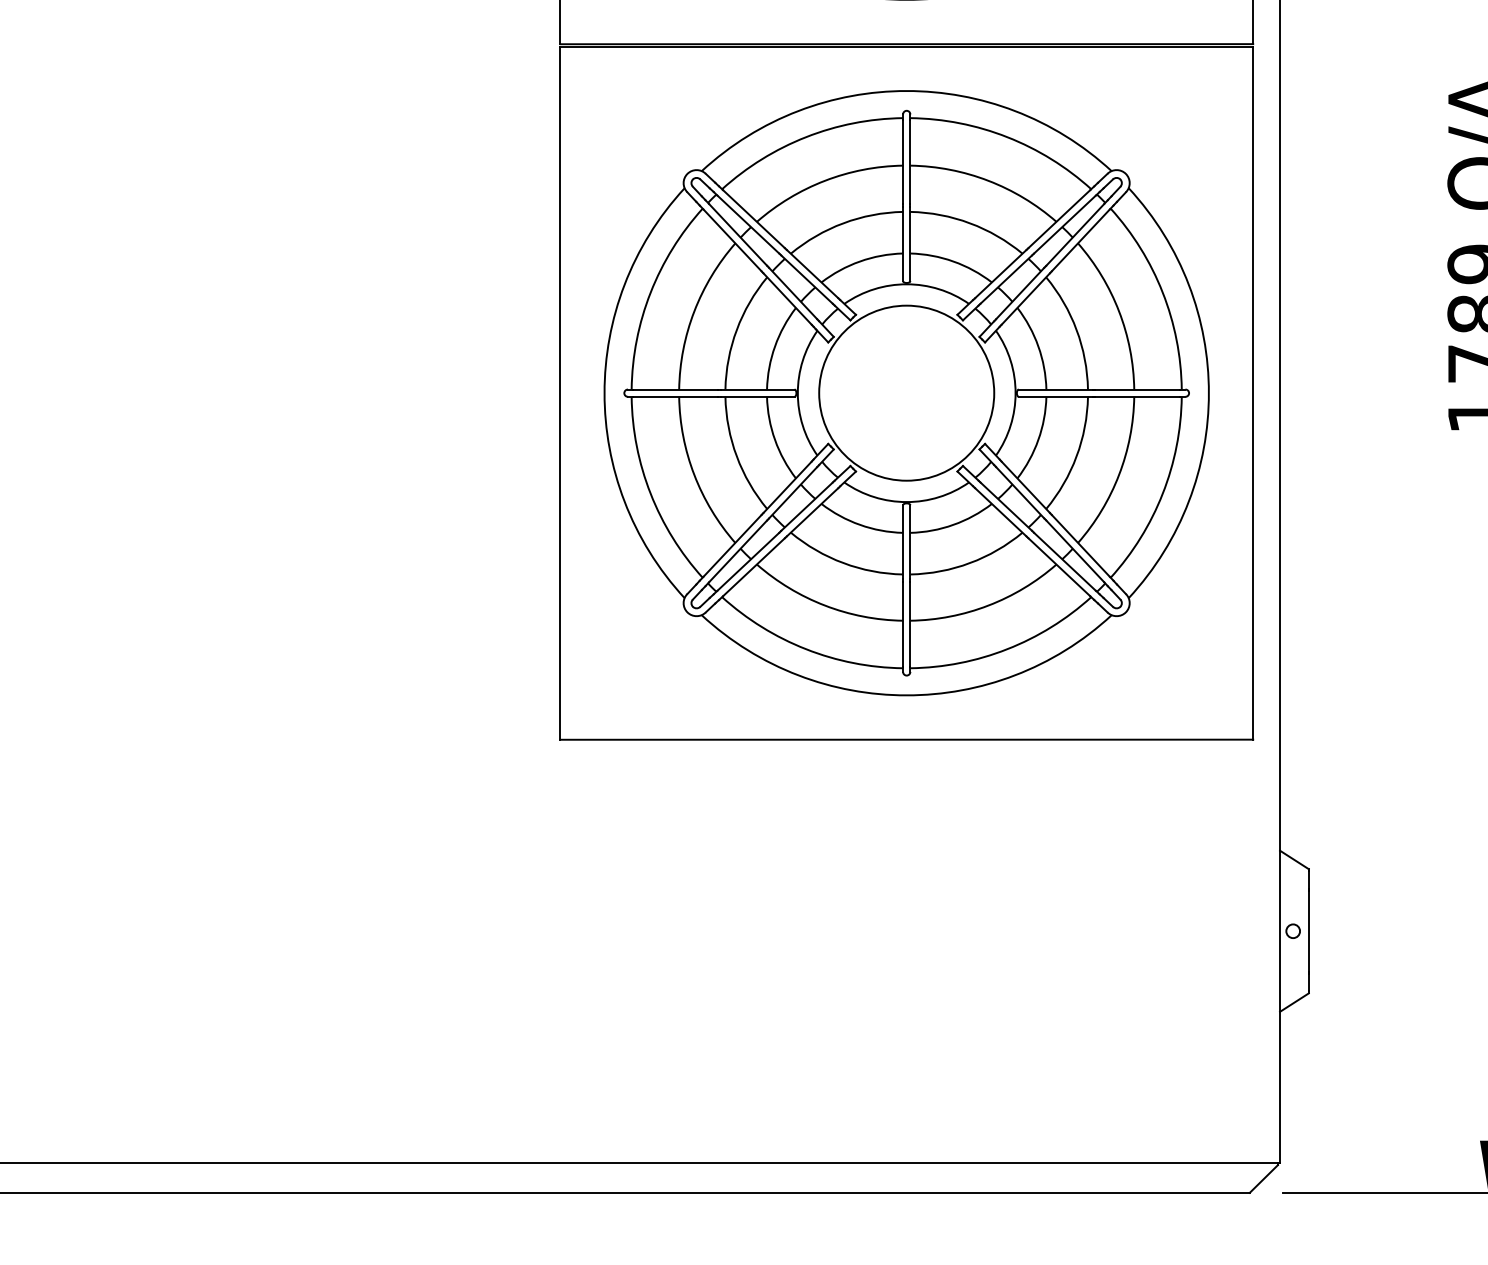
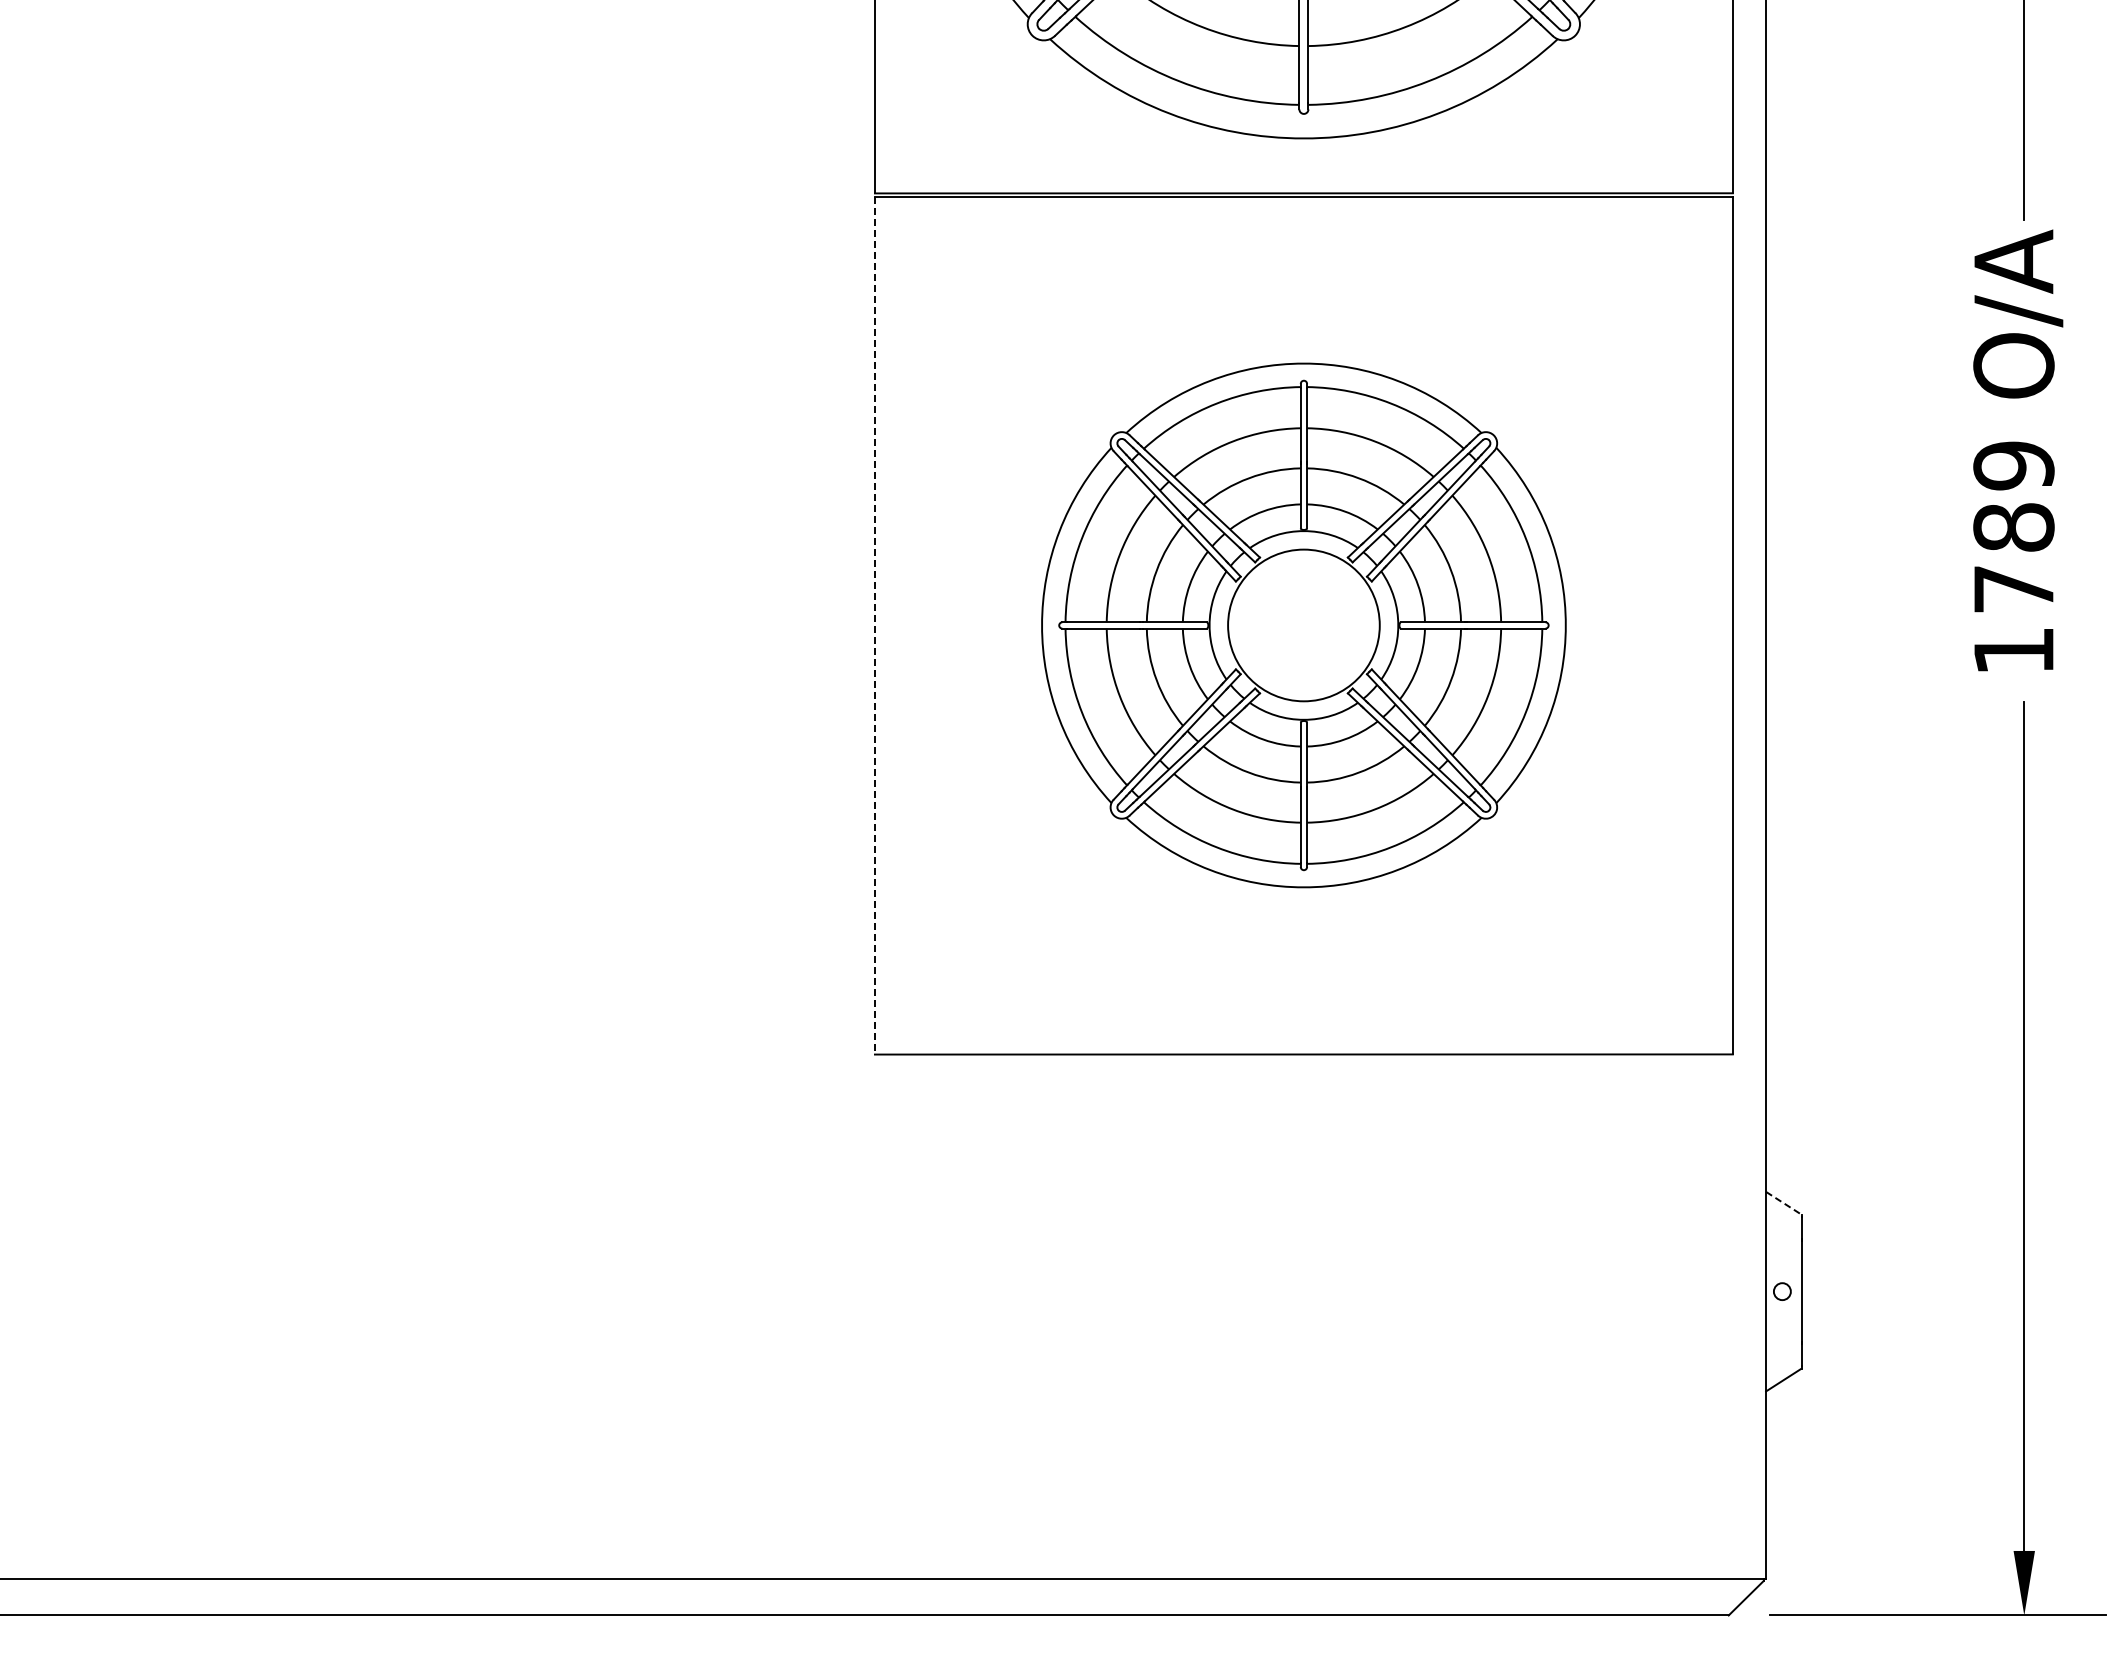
part: (906, 393) -> (1303, 625), size x0.7
line: (559, 394) -> (874, 626), solid -> dashed
line: (1294, 860) -> (1784, 1203), solid -> dashed

